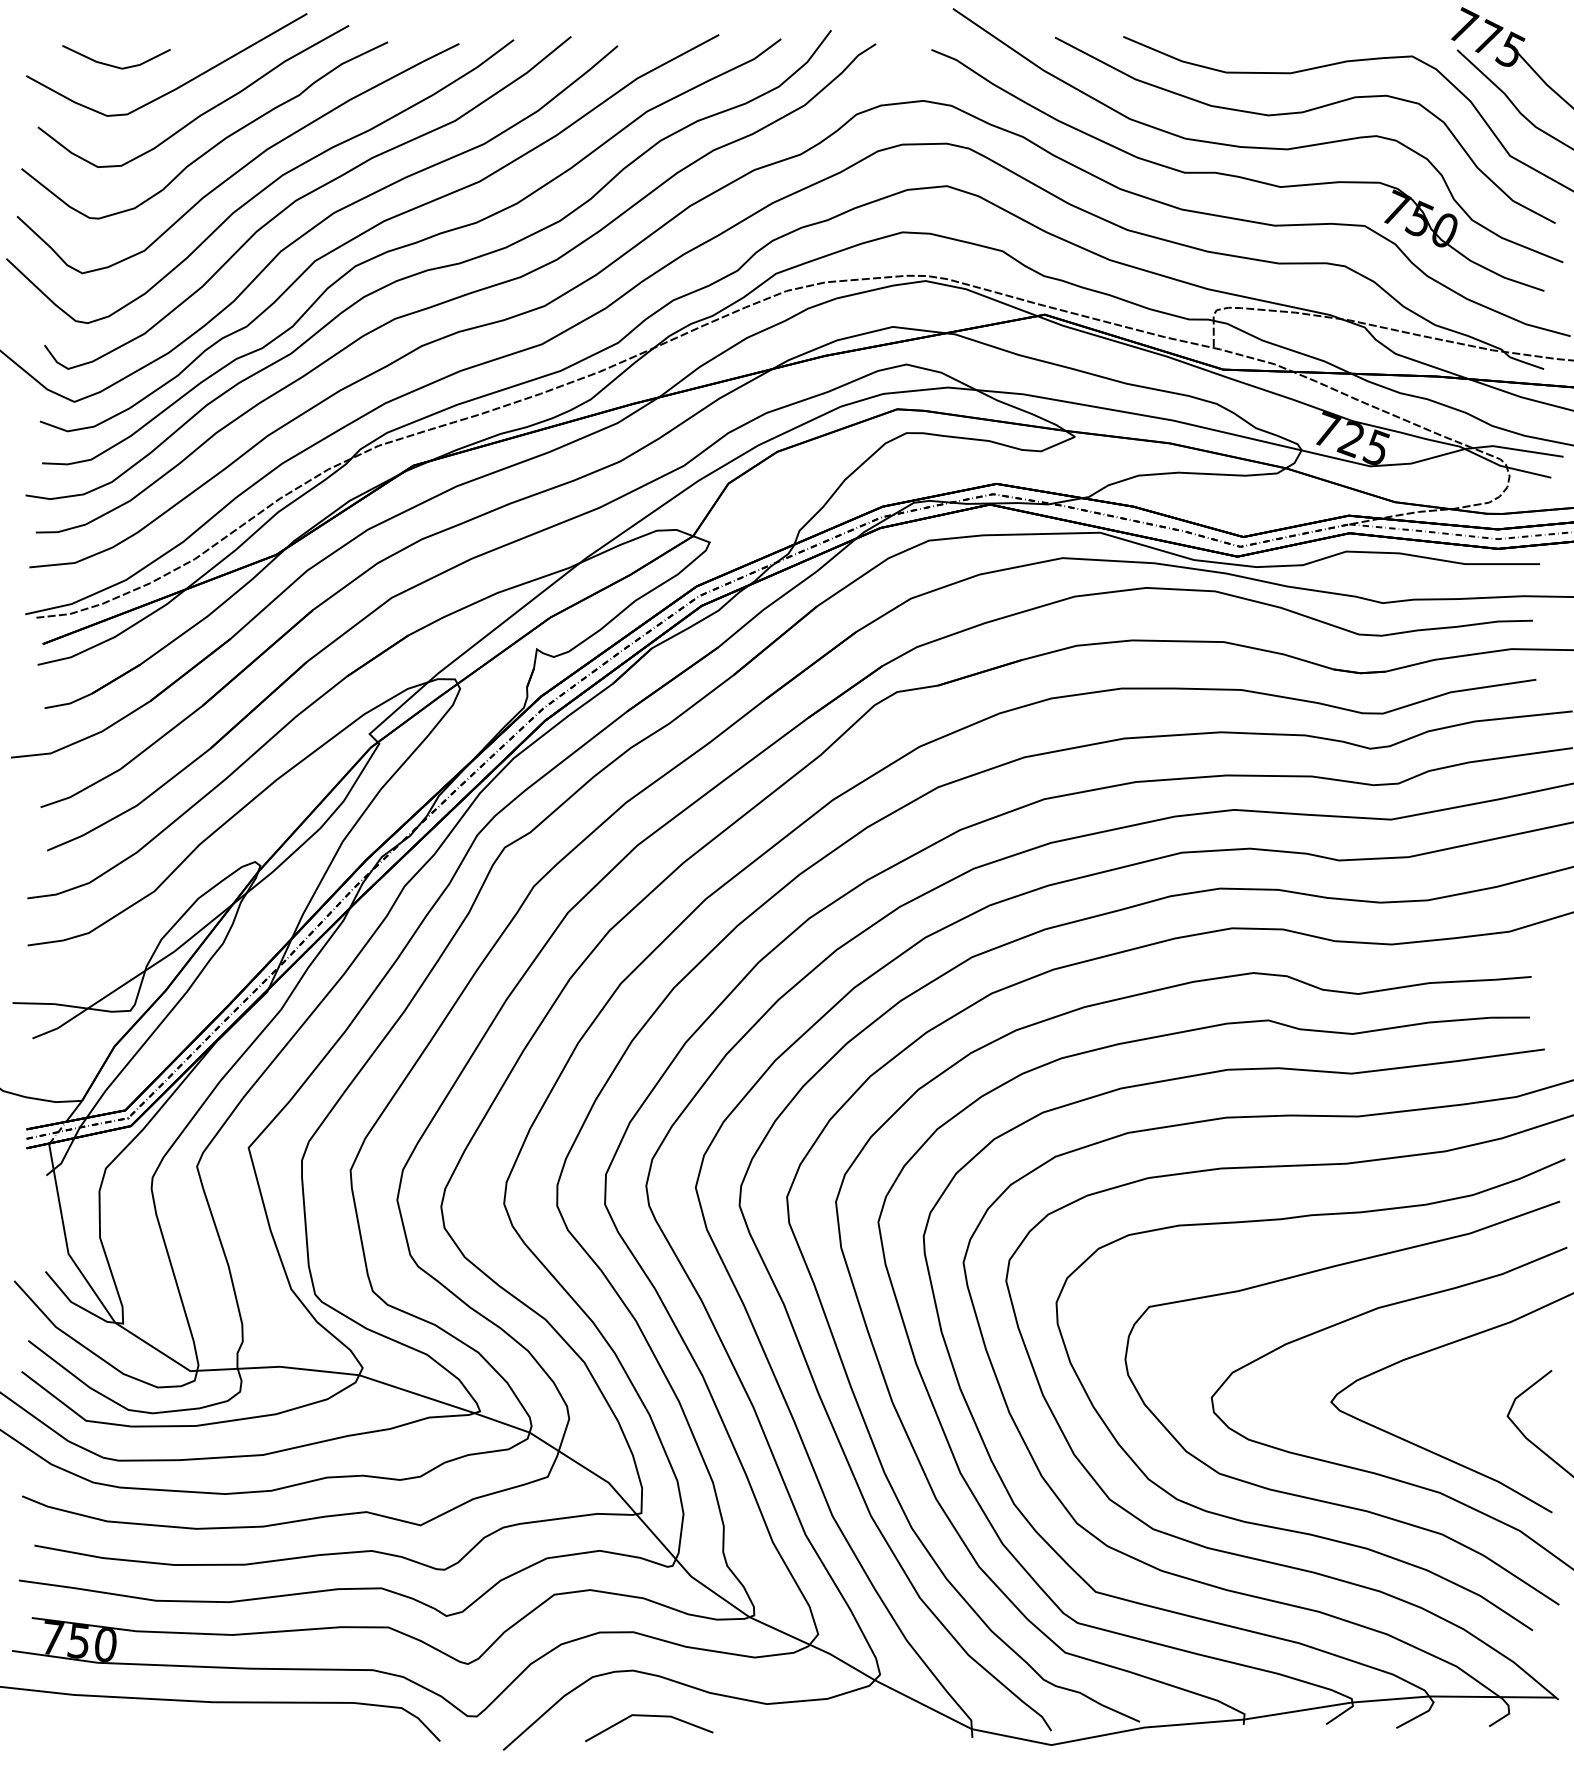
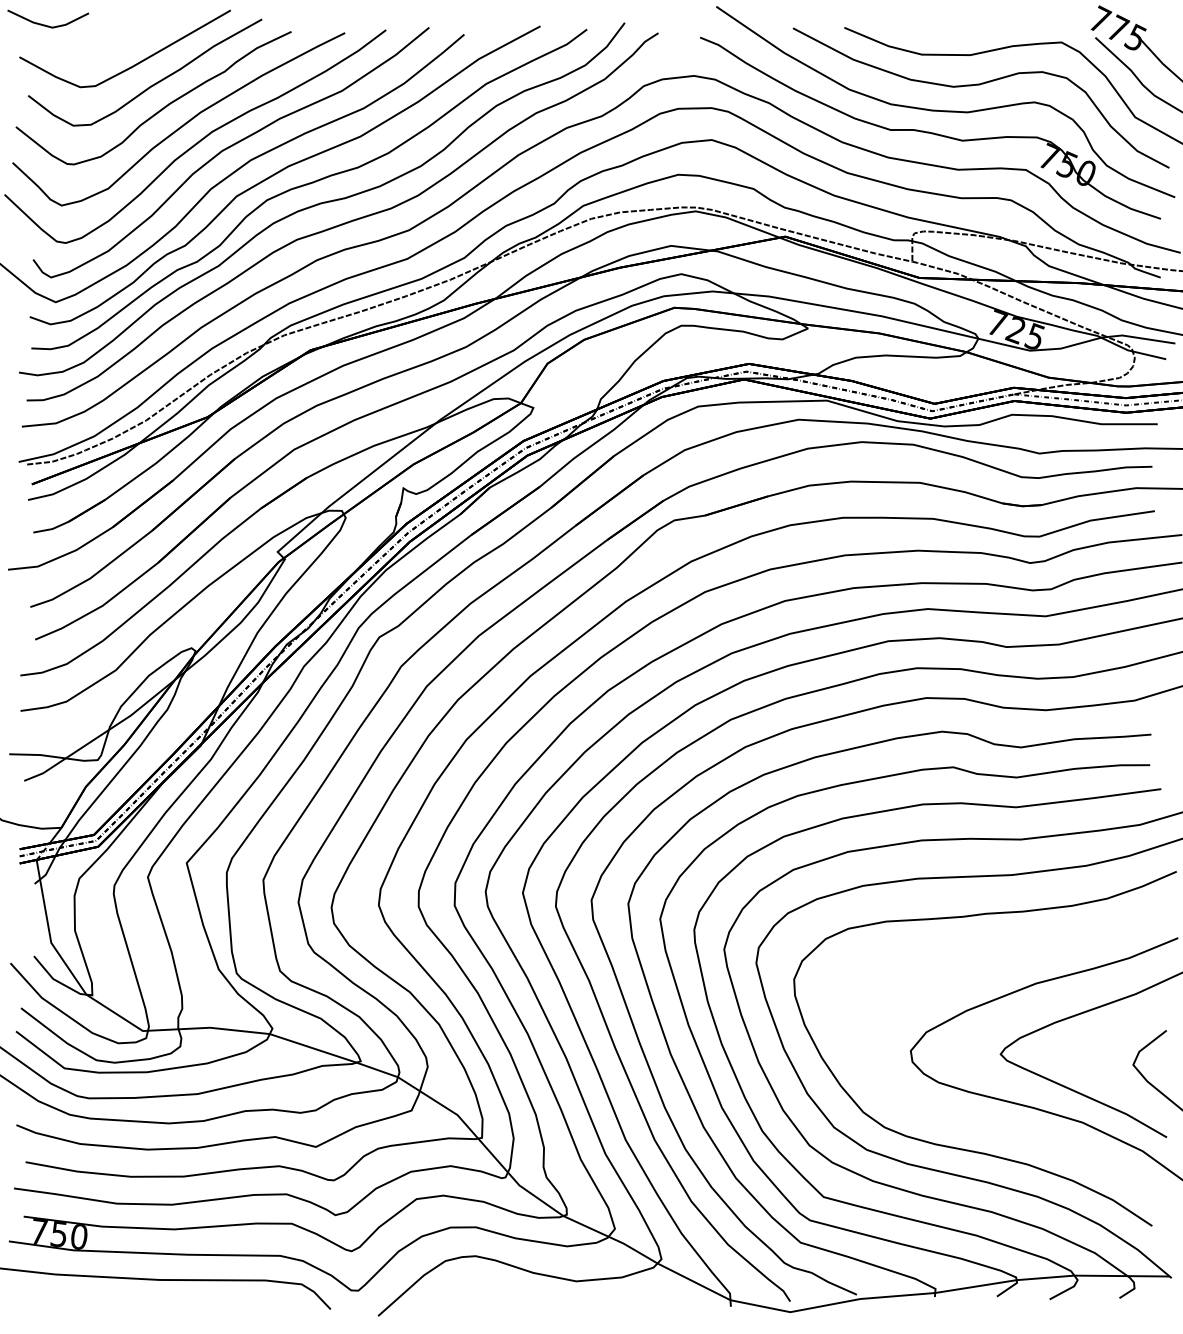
line: (114, 65) -> (46, 25), moved
curve: (1320, 1499) -> (992, 1127), removed
line: (649, 1716) -> (488, 1290), removed

